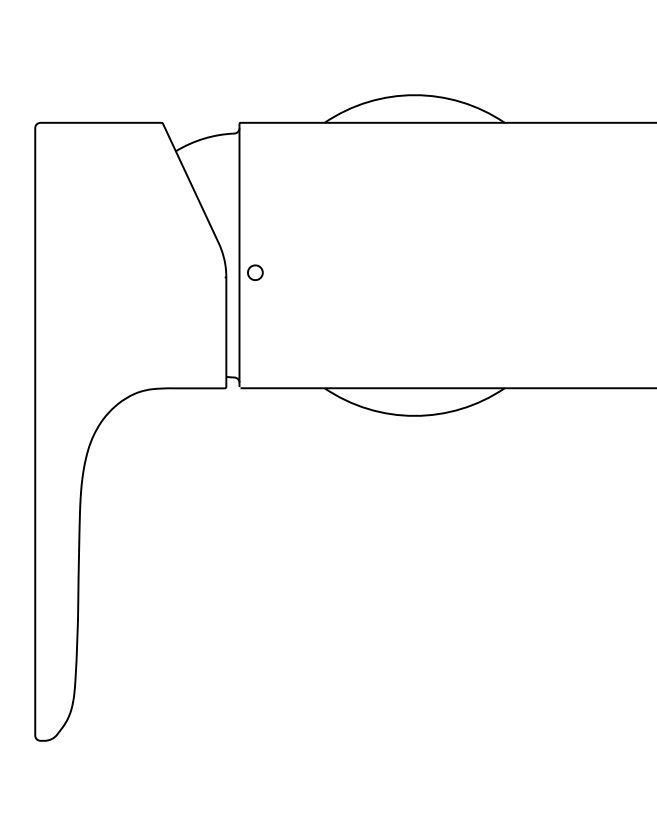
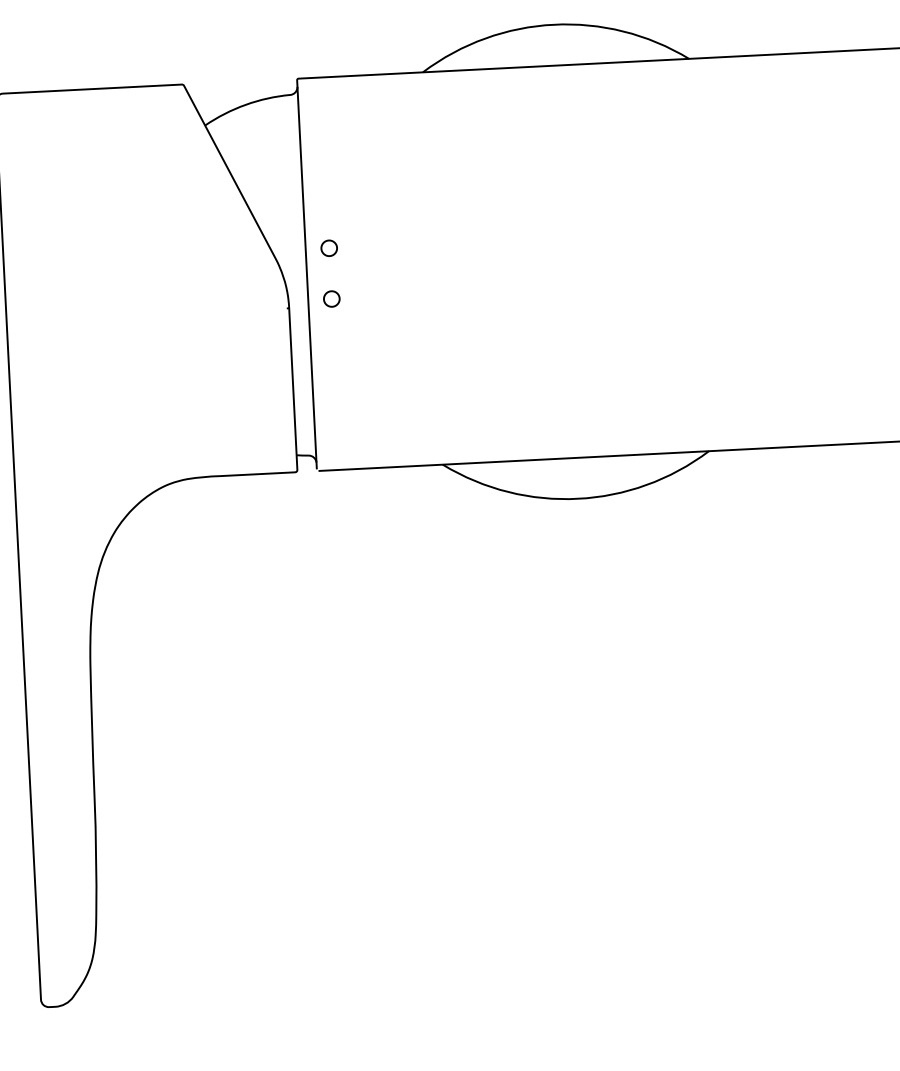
part: (255, 238) -> (329, 248), added
part: (255, 272) -> (331, 298), size x0.71

